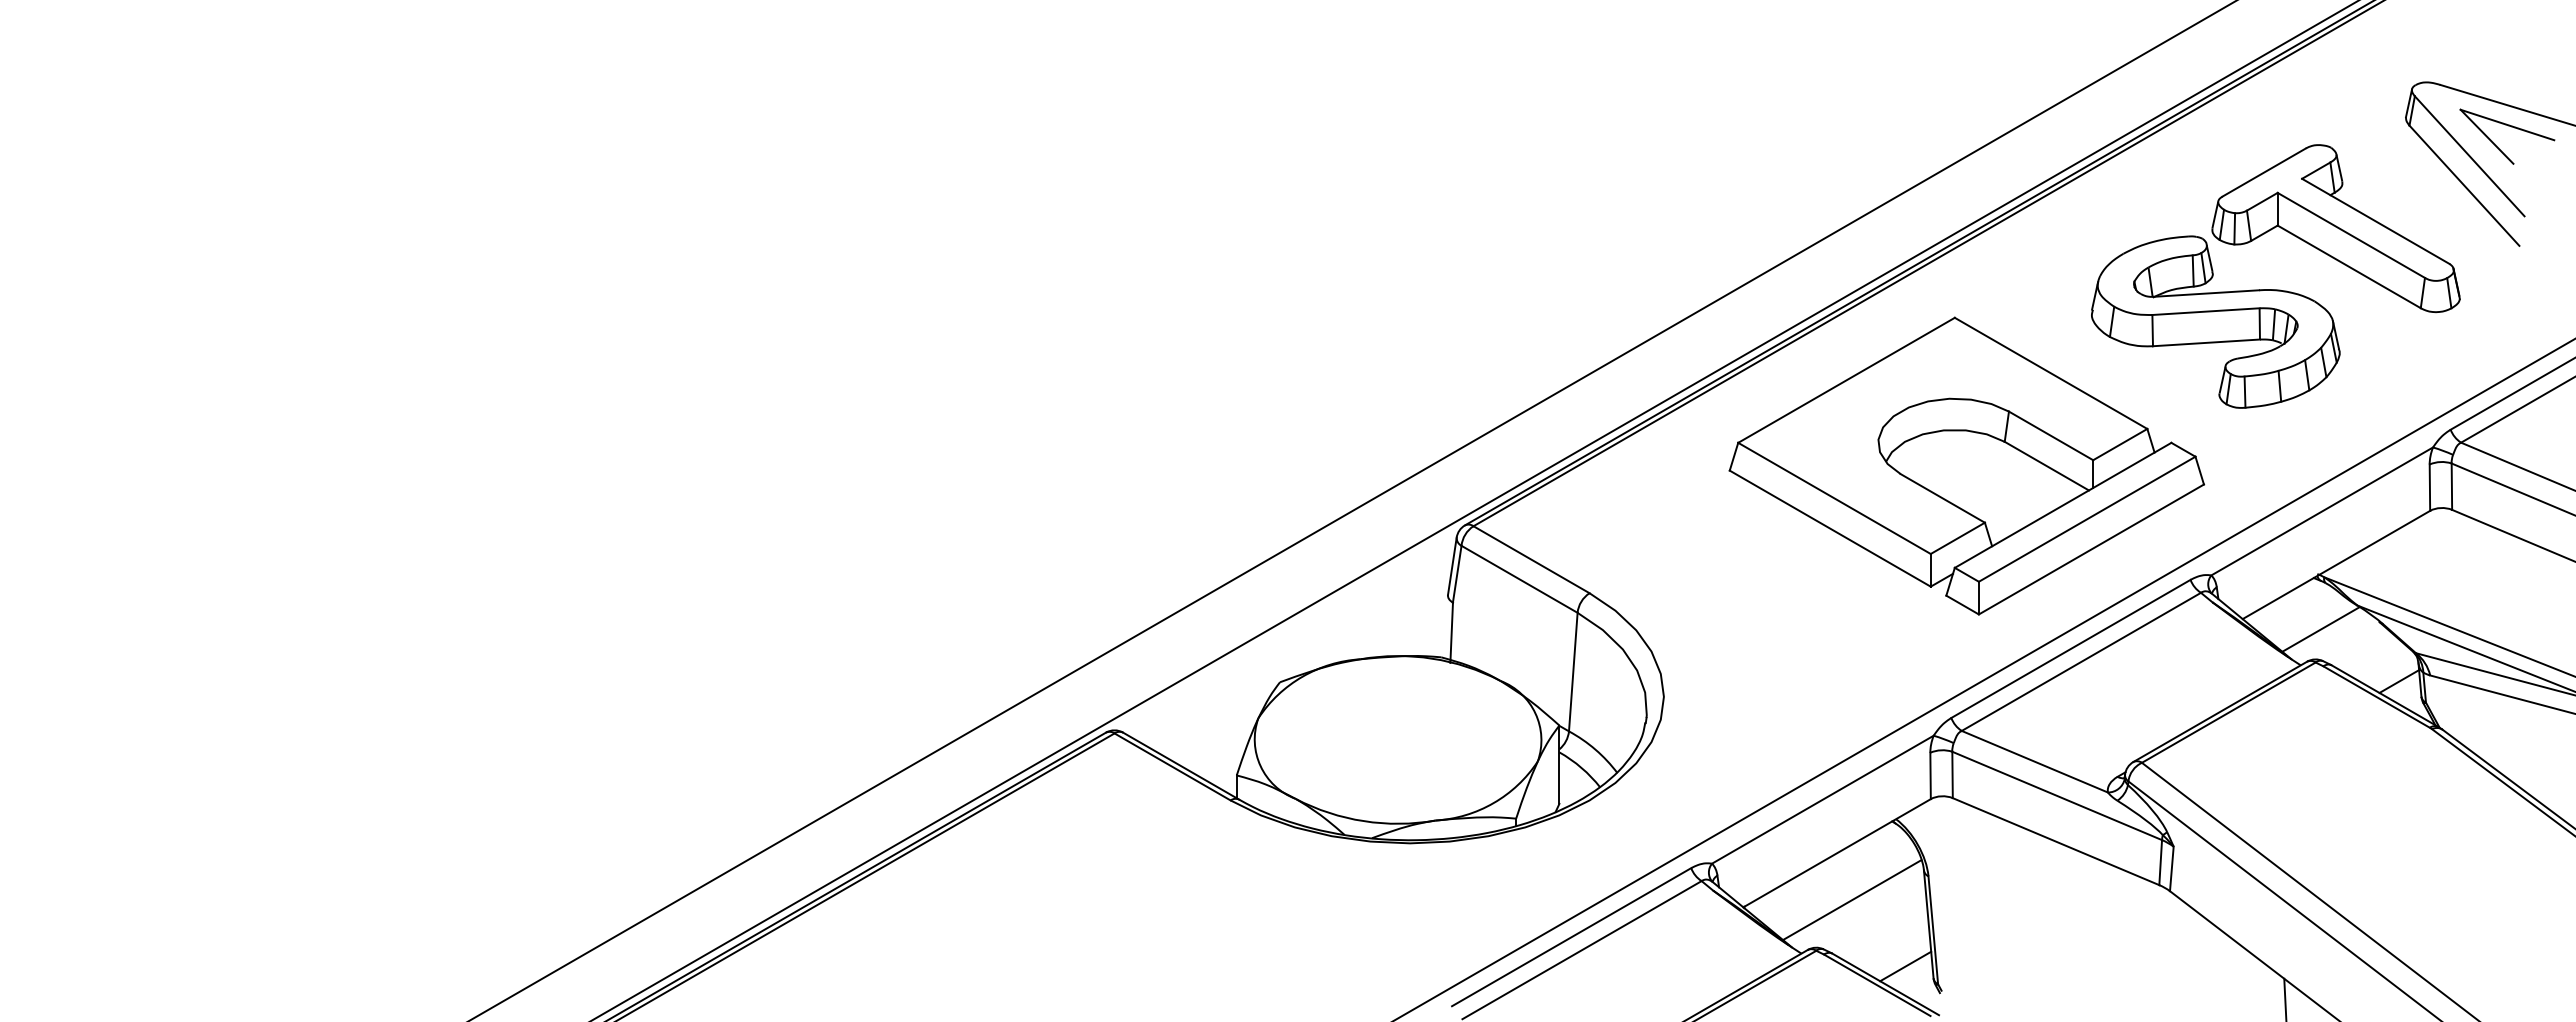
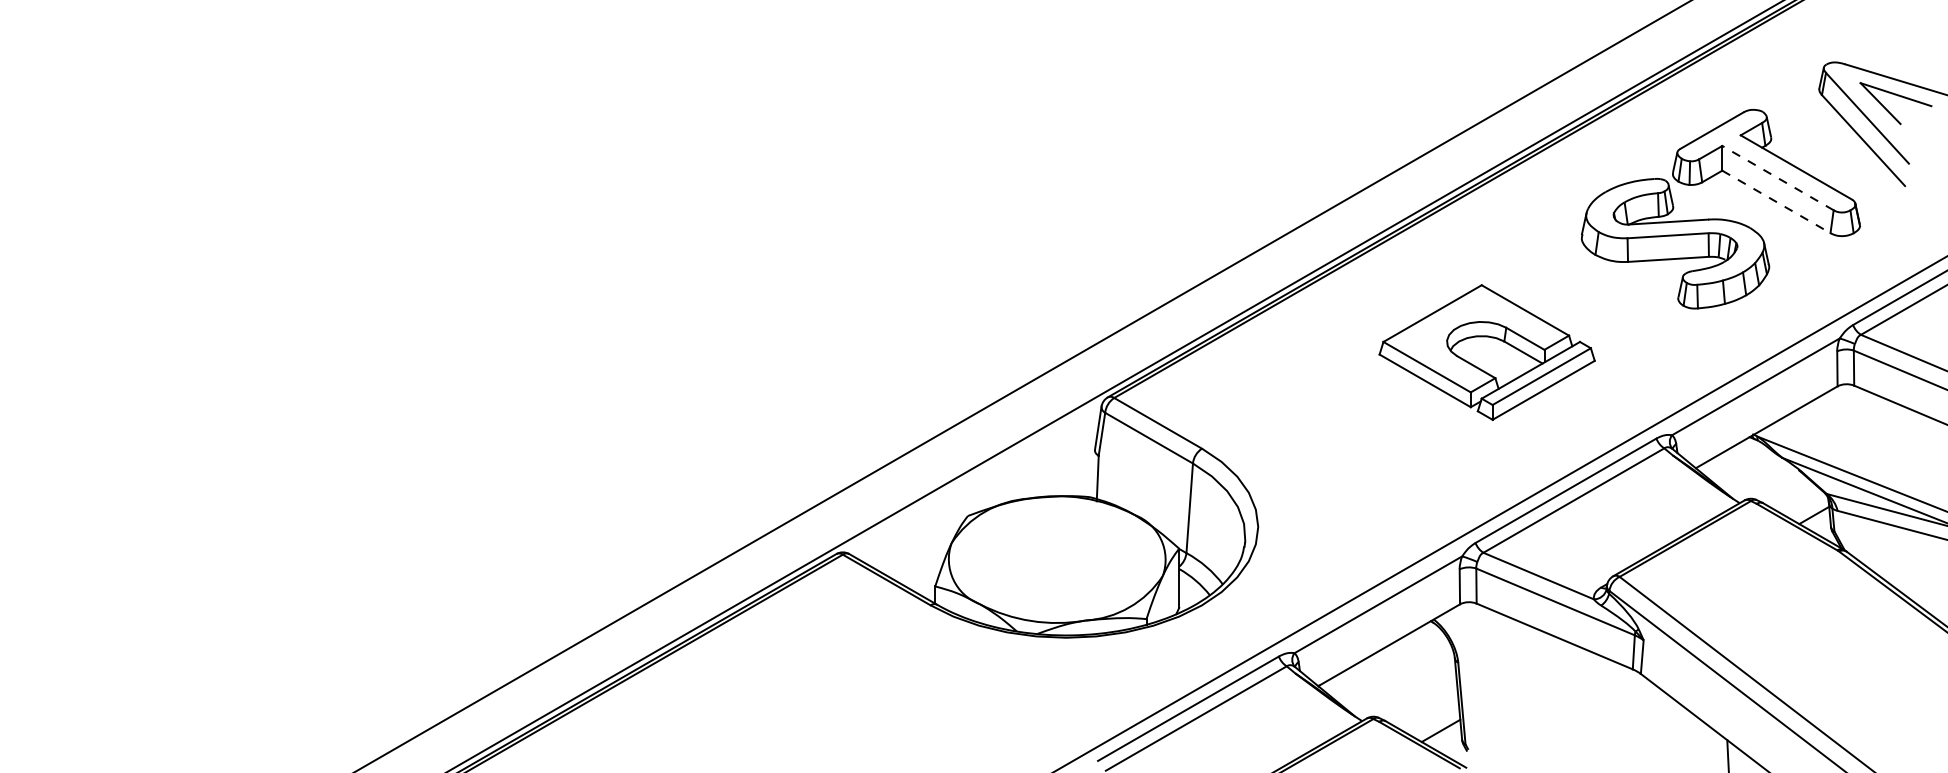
line: (2350, 235) -> (1777, 178), solid -> dashed
line: (2349, 266) -> (1776, 201), solid -> dashed
part: (1966, 465) -> (1487, 352), size x0.6
line: (2320, 629) -> (1754, 476), removed
line: (1852, 900) -> (1400, 681), removed

